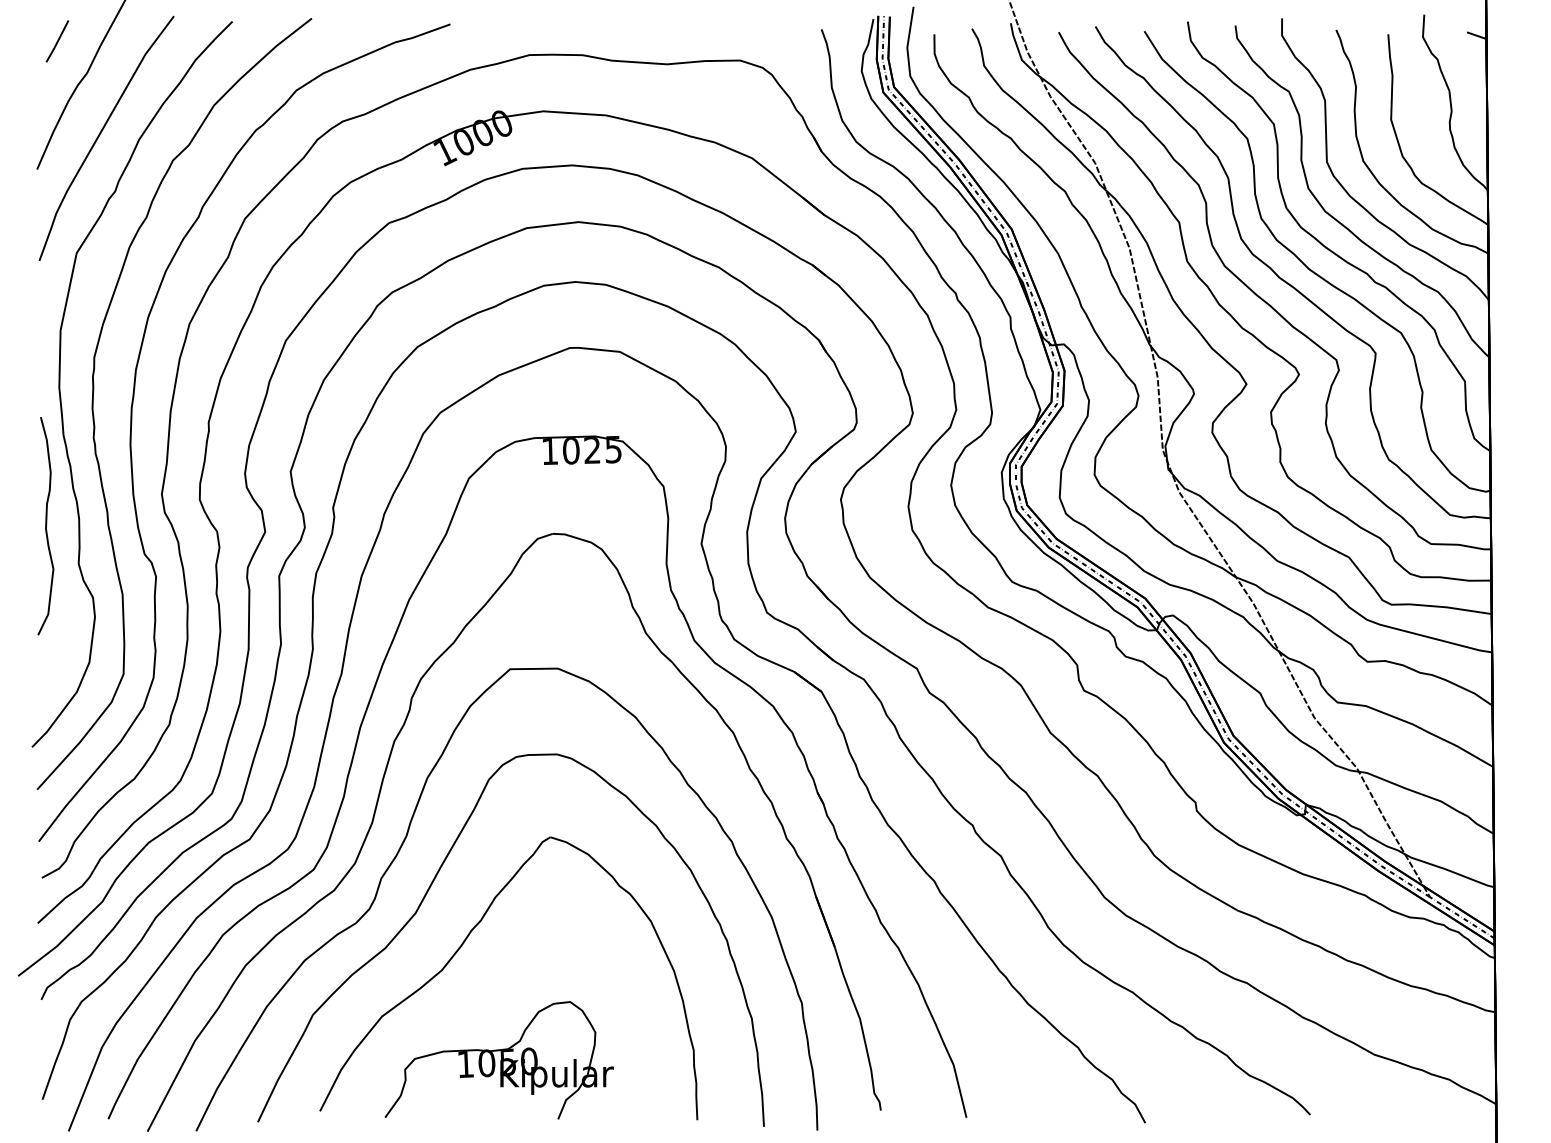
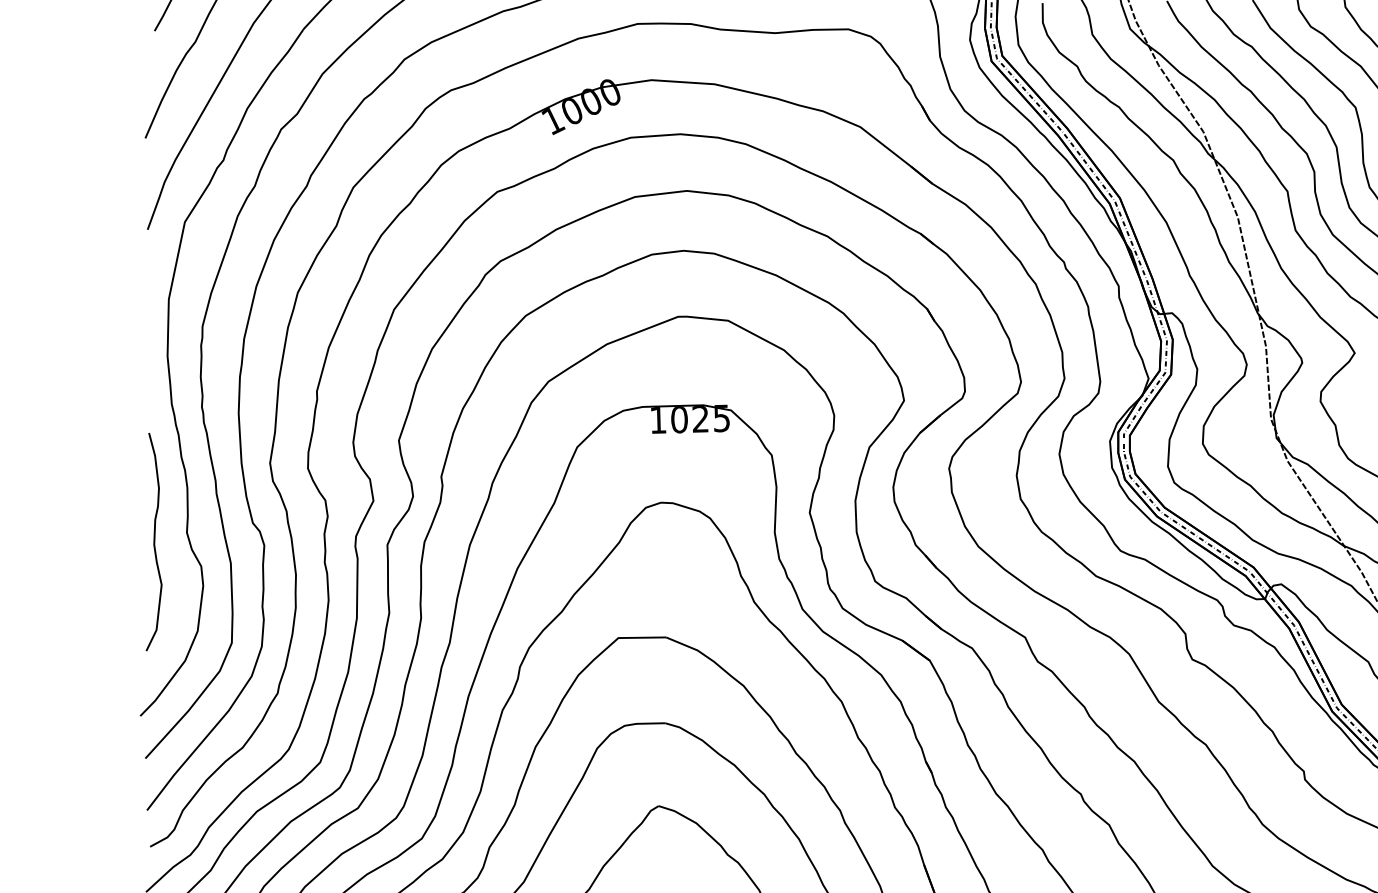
curve: (45, 526) -> (153, 542), moved

